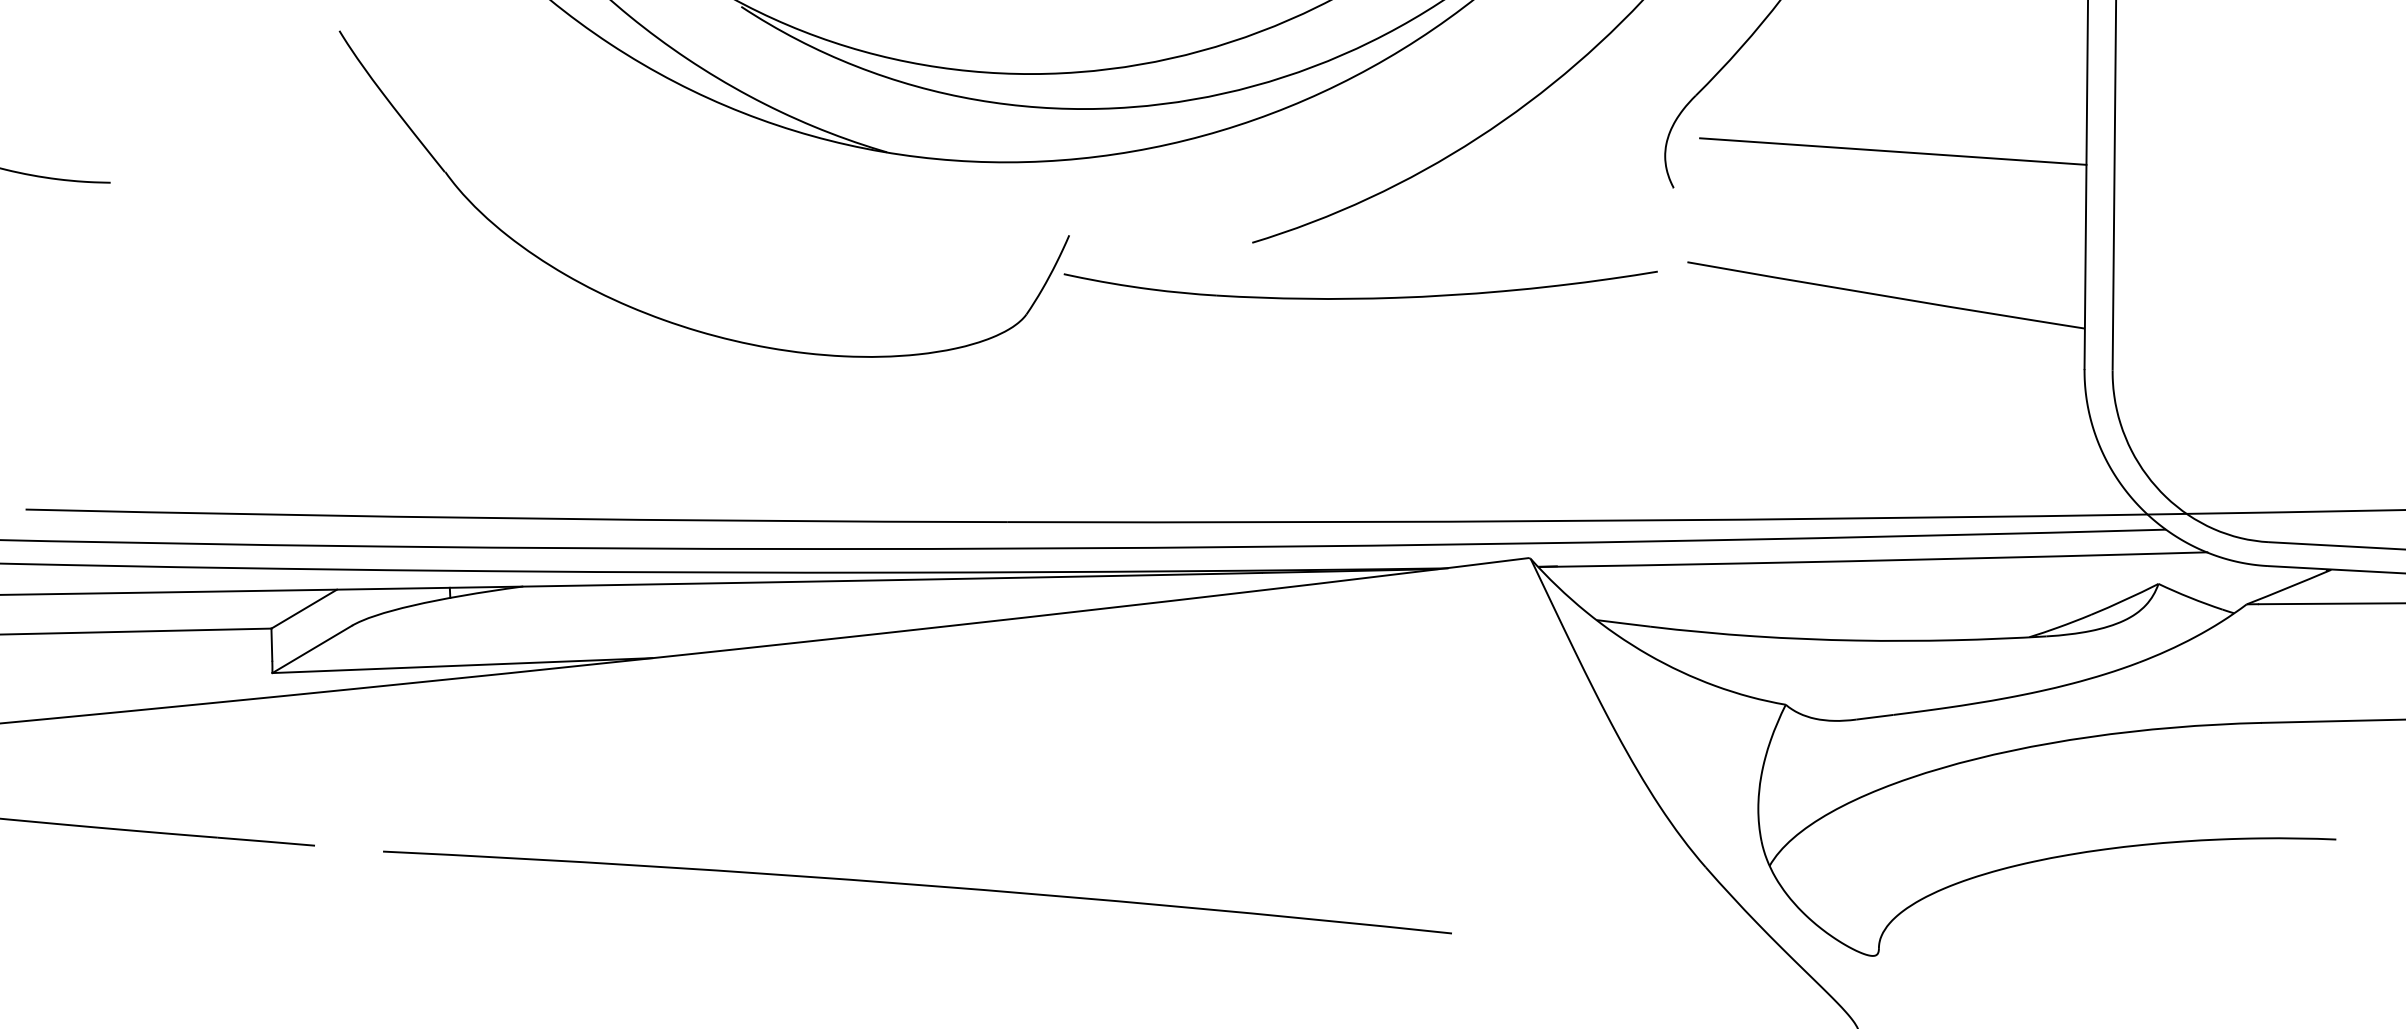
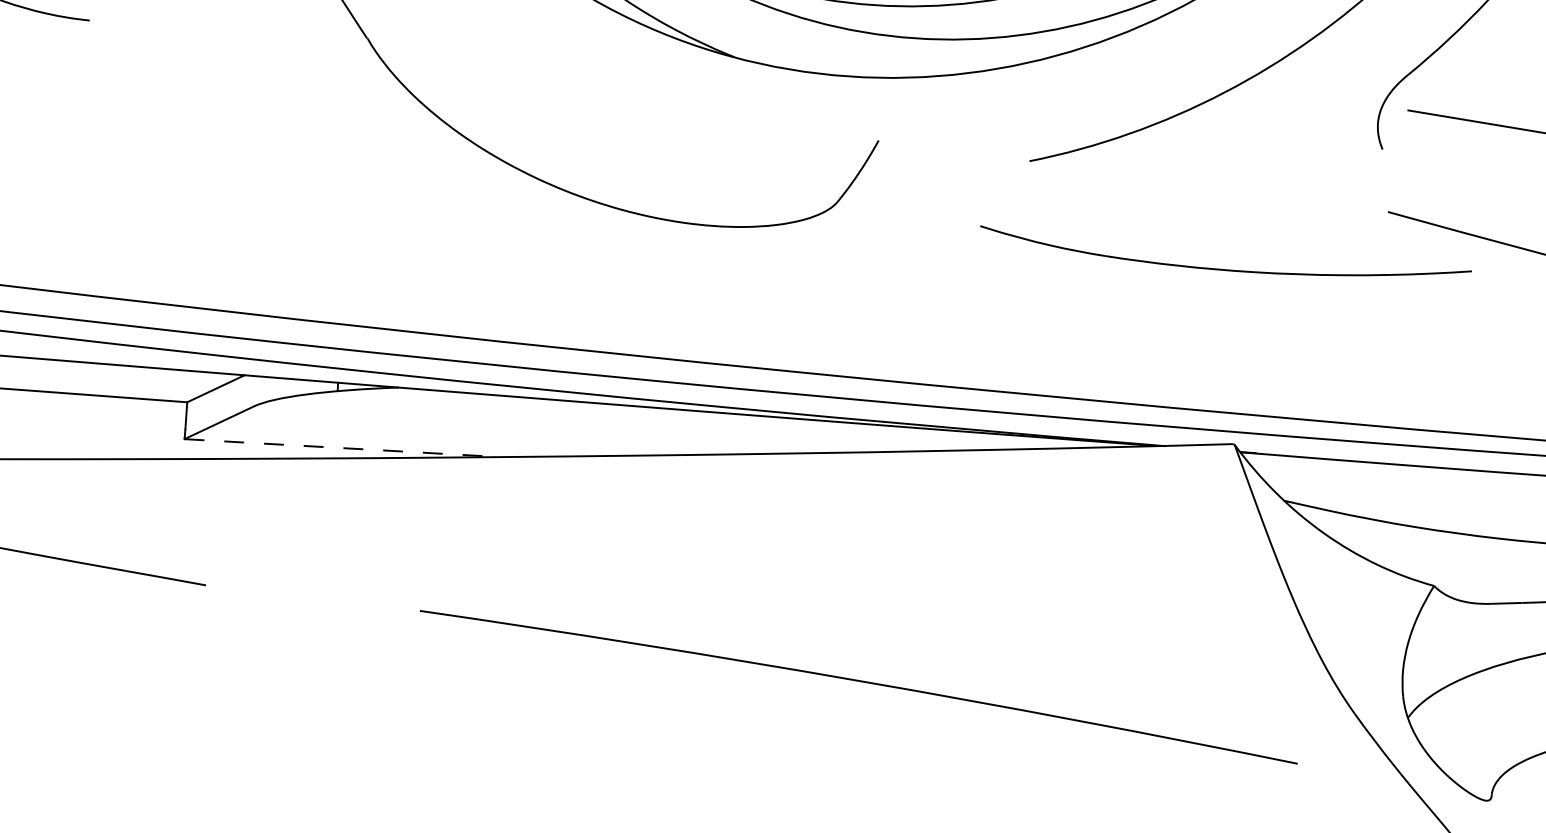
part: (1360, 297) -> (1223, 269), moved
line: (462, 665) -> (342, 448), solid -> dashed
curve: (917, 885) -> (859, 681), moved

